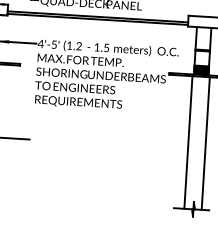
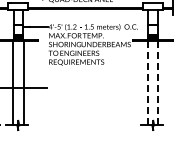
line: (188, 142) -> (147, 83), solid -> dashed
line: (205, 143) -> (158, 83), solid -> dashed

